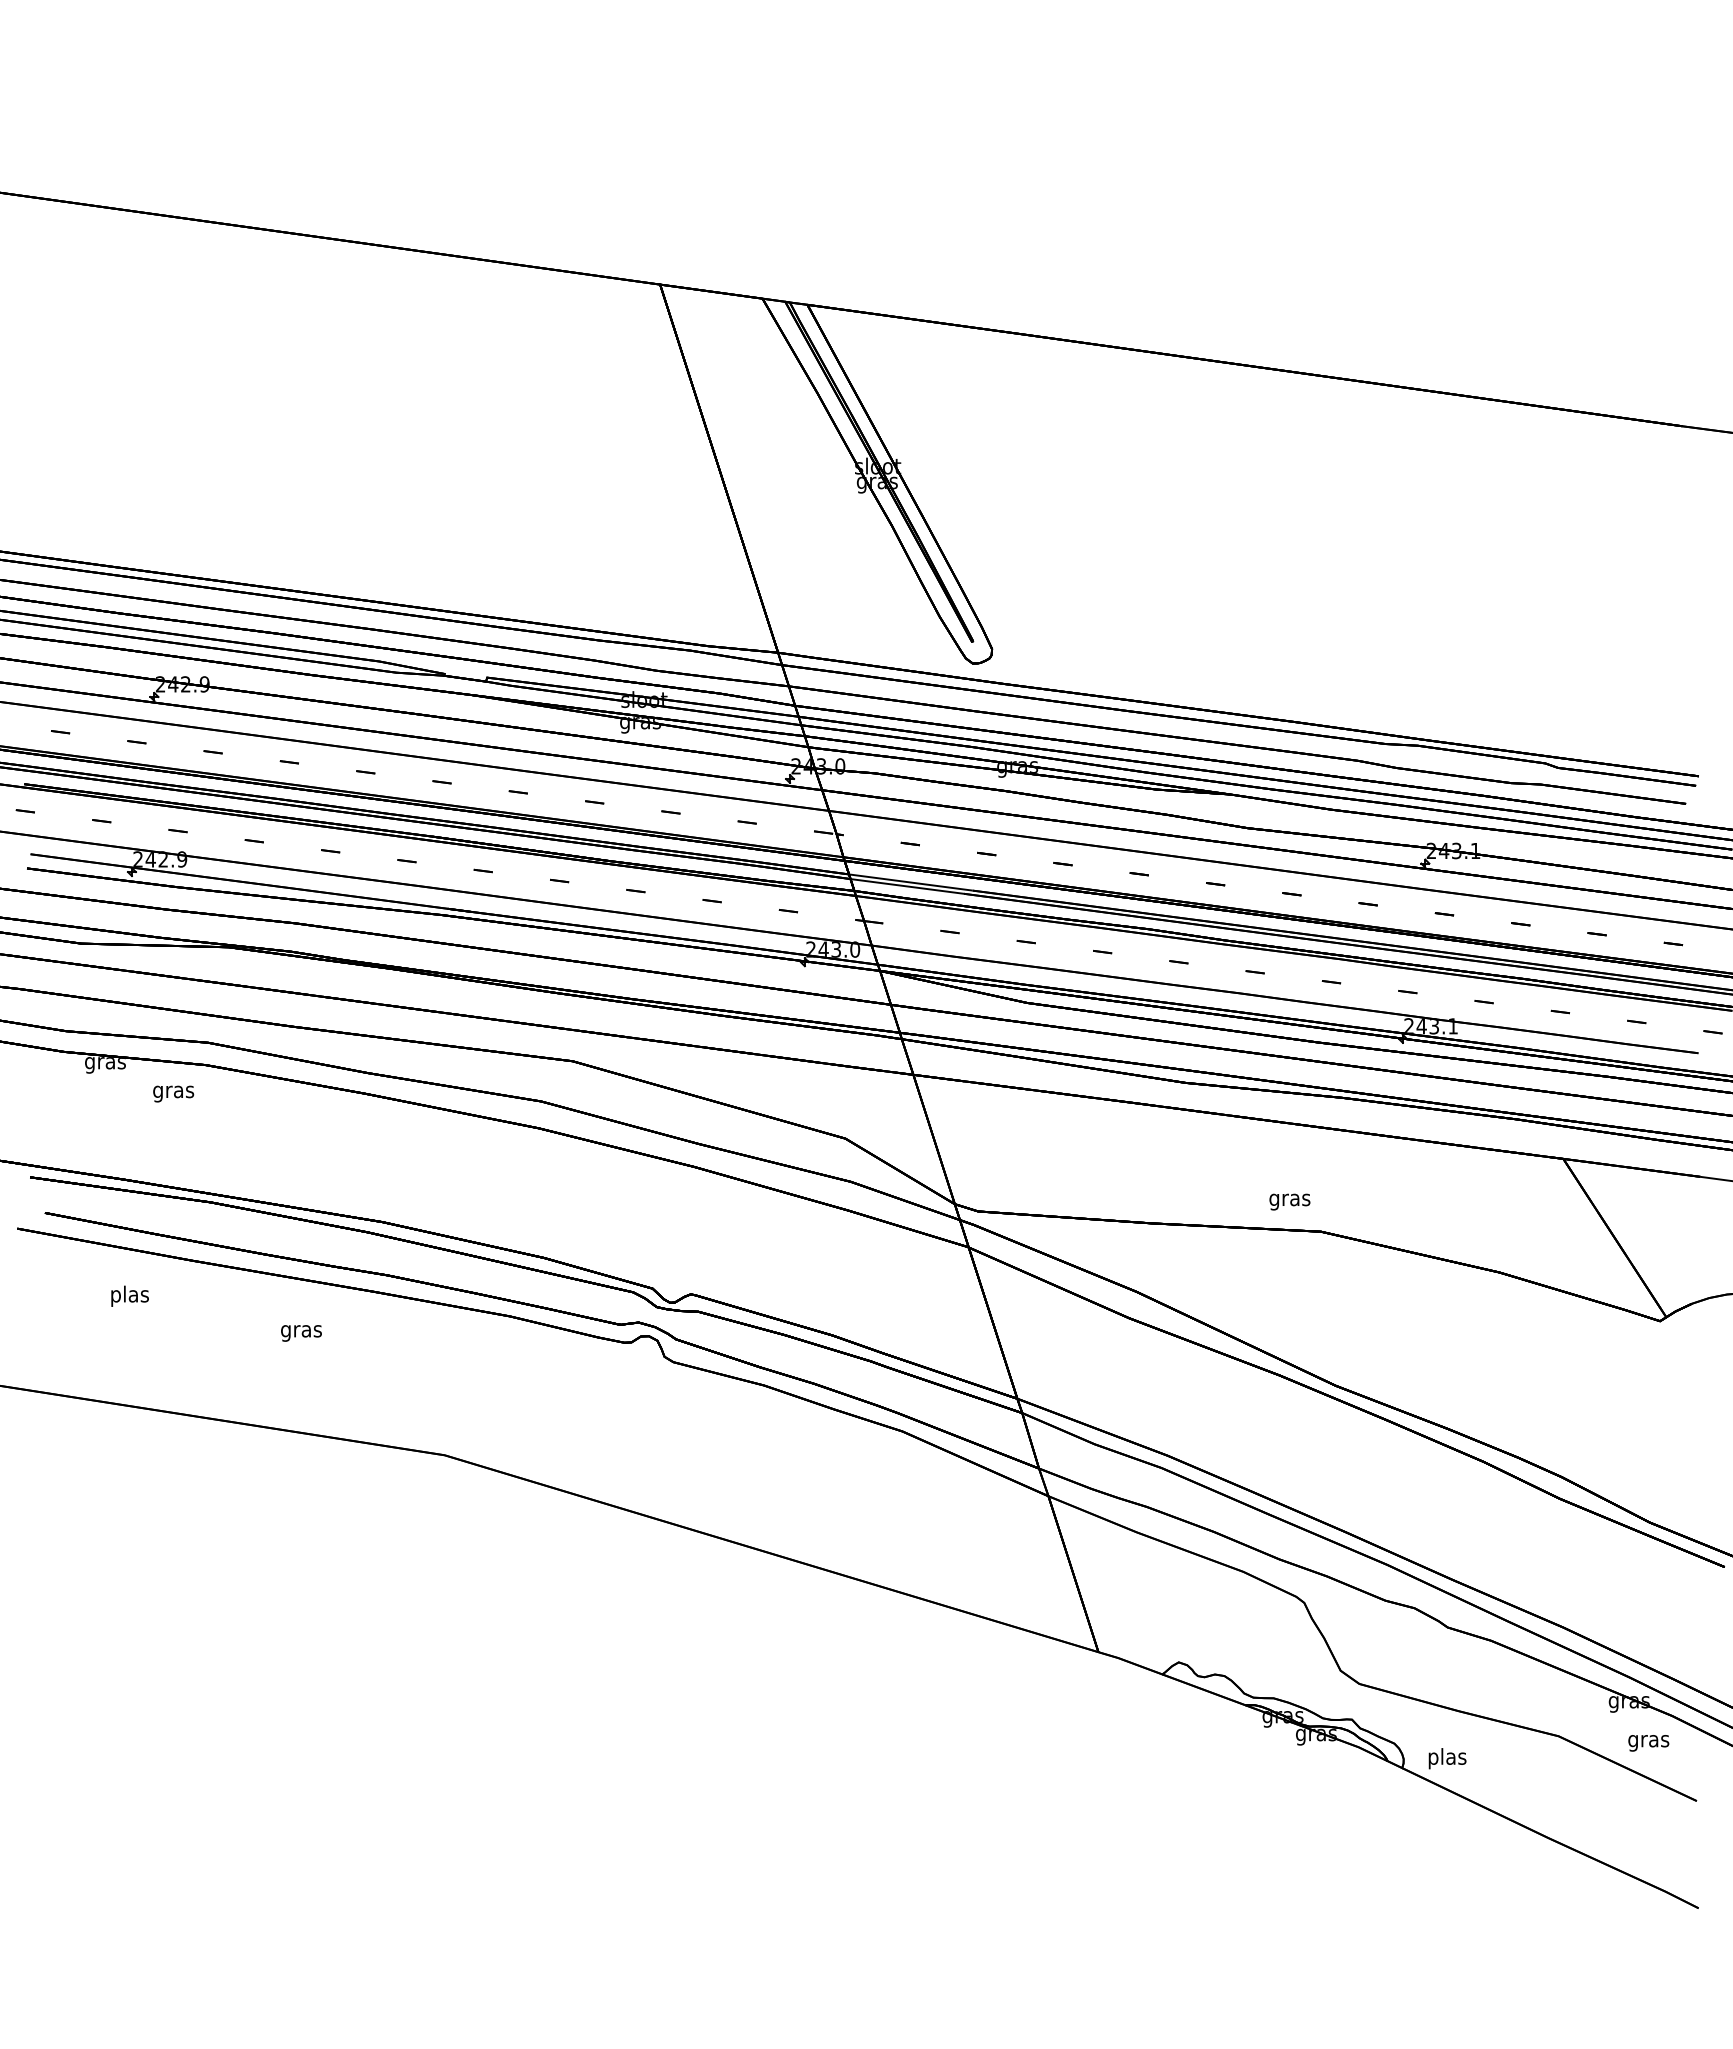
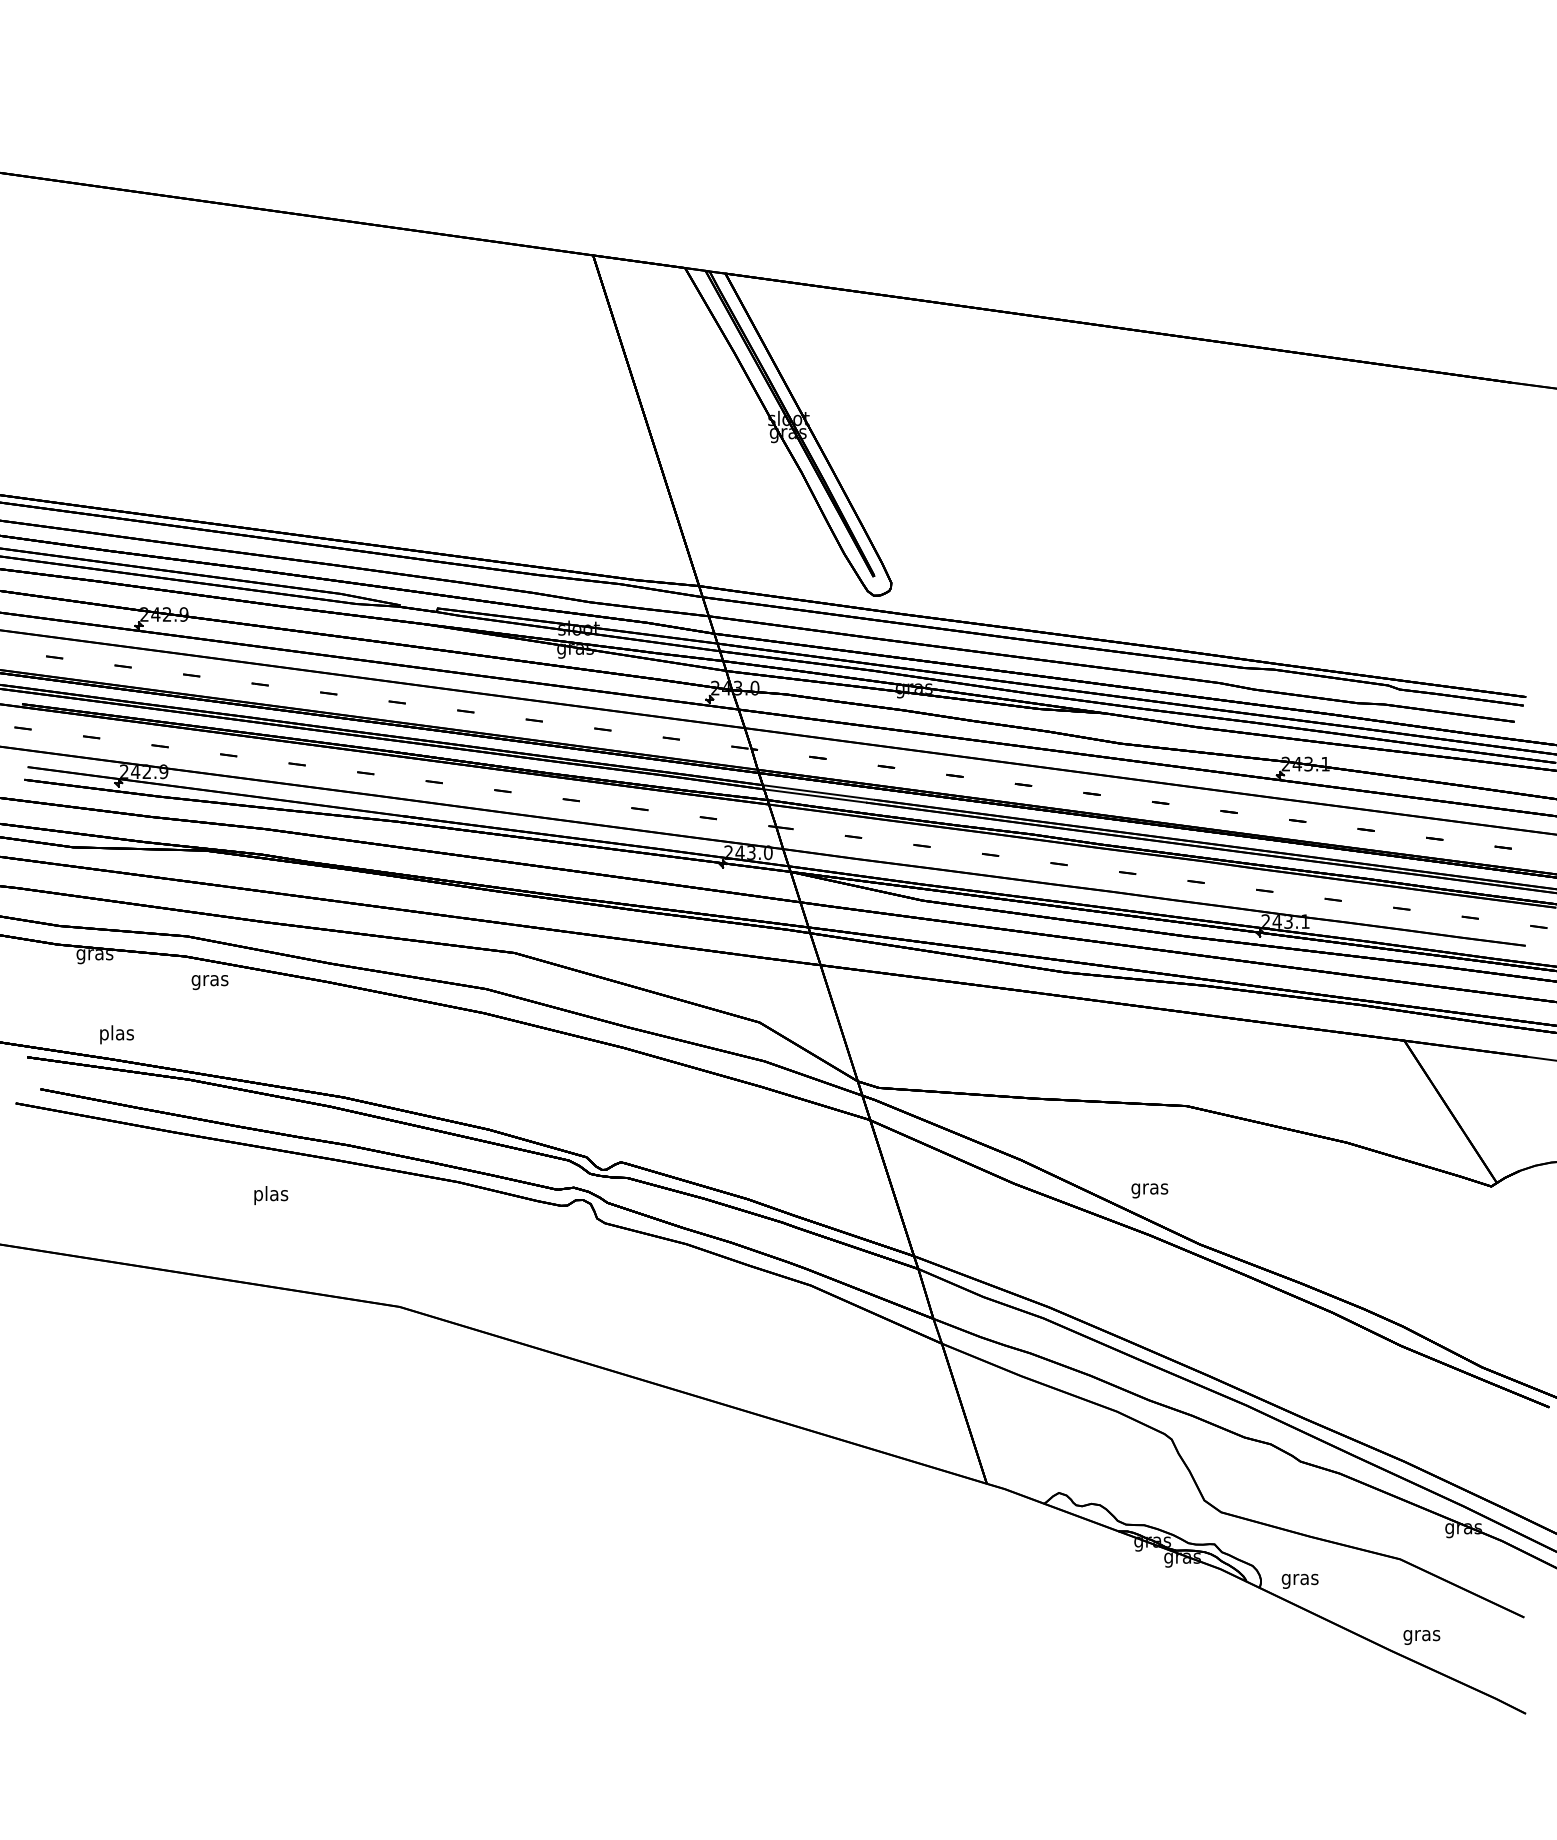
text: (173, 1093) -> (209, 981), moved
text: (1289, 1201) -> (1149, 1190), moved
text: (129, 1295) -> (116, 1034), moved
text: (301, 1330) -> (271, 1194), gras -> plas
text: (1648, 1743) -> (1421, 1637), moved
text: (1446, 1758) -> (1299, 1579), plas -> gras

